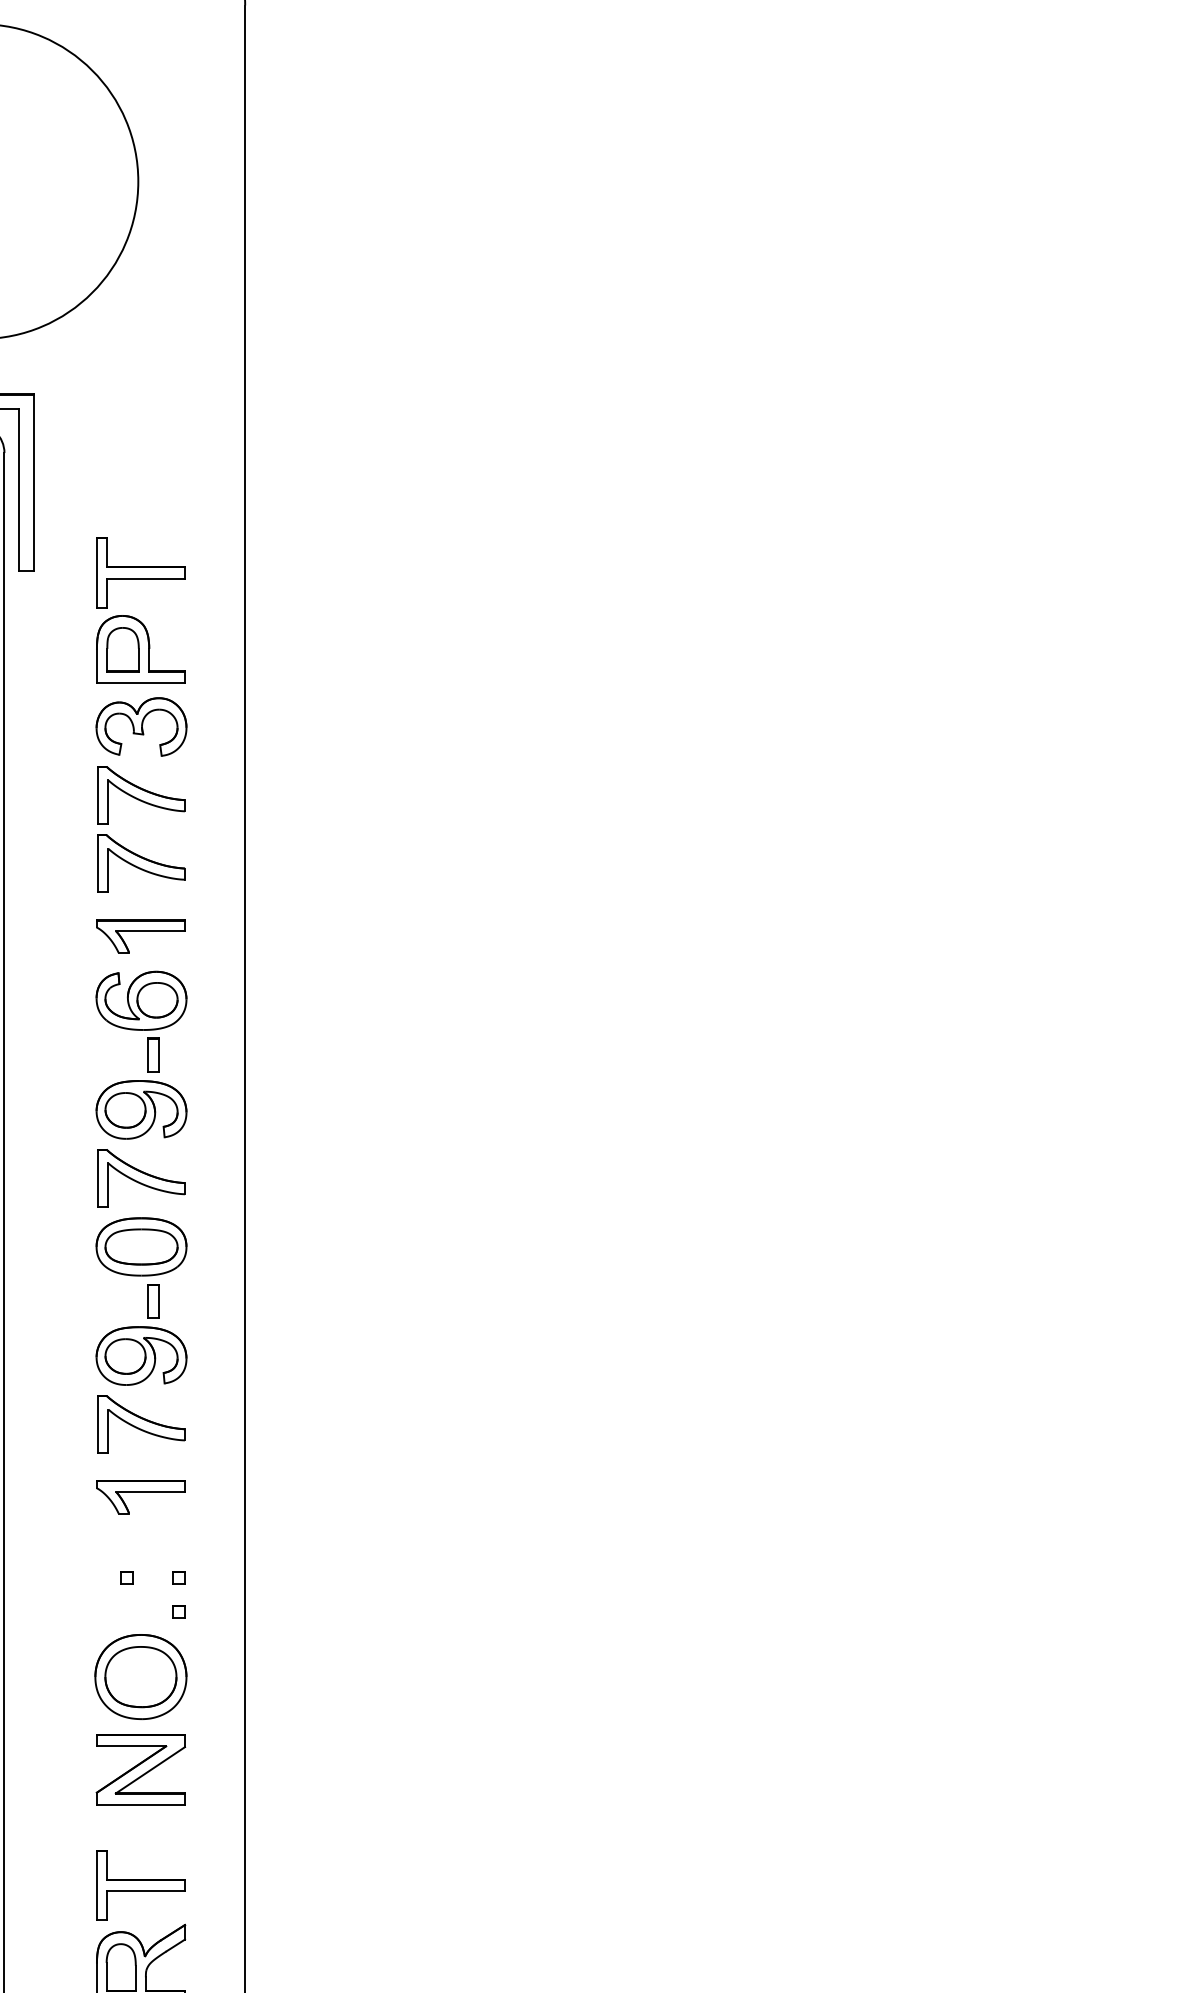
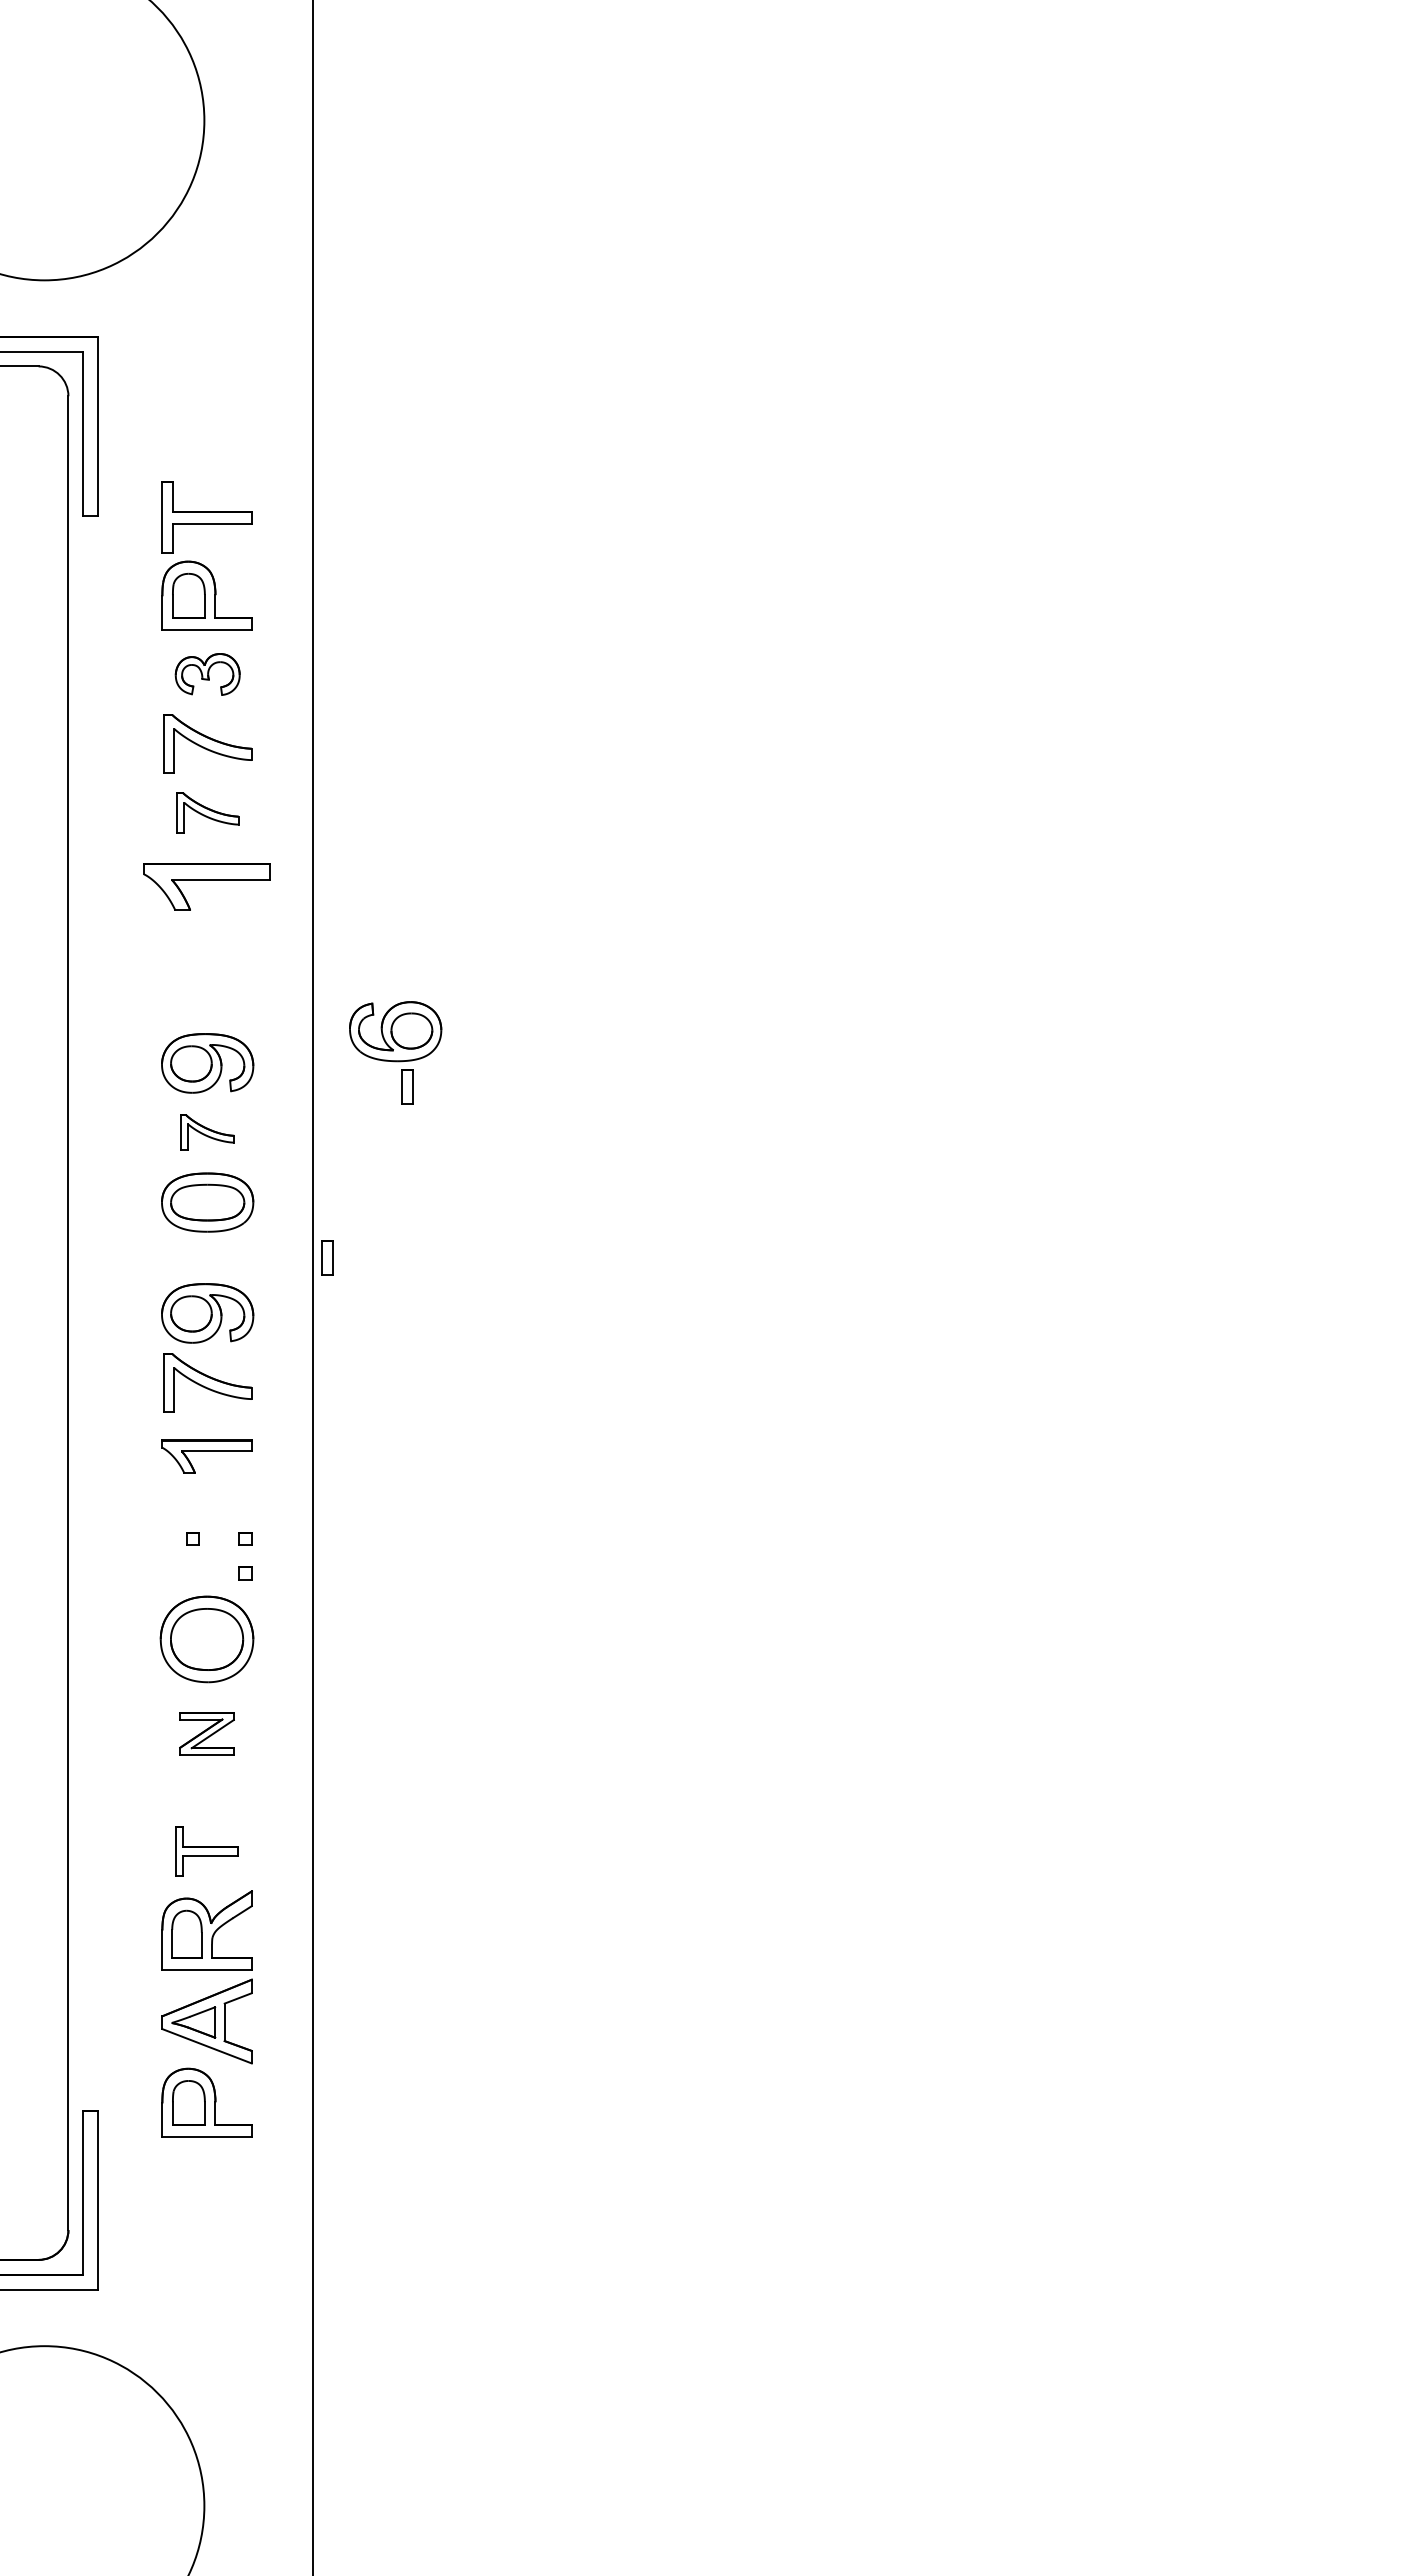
part: (141, 727) -> (207, 674), size x0.7
part: (141, 862) -> (207, 812), size x0.7
part: (140, 936) -> (206, 887), size x1.4
part: (141, 1021) -> (395, 1052), moved
part: (141, 1177) -> (207, 1132), size x0.6
part: (153, 1300) -> (327, 1257), moved
part: (140, 1769) -> (206, 1733), size x0.6
part: (140, 1885) -> (206, 1851), size x0.7

